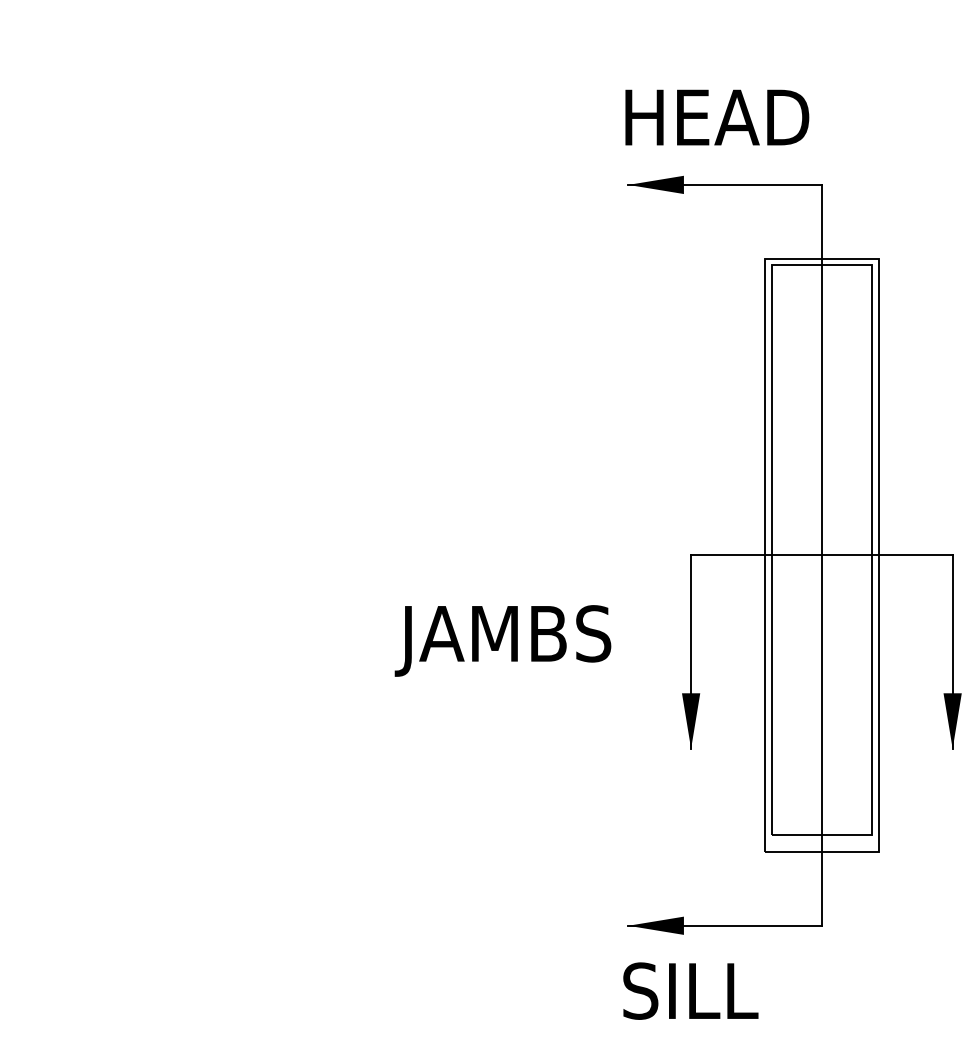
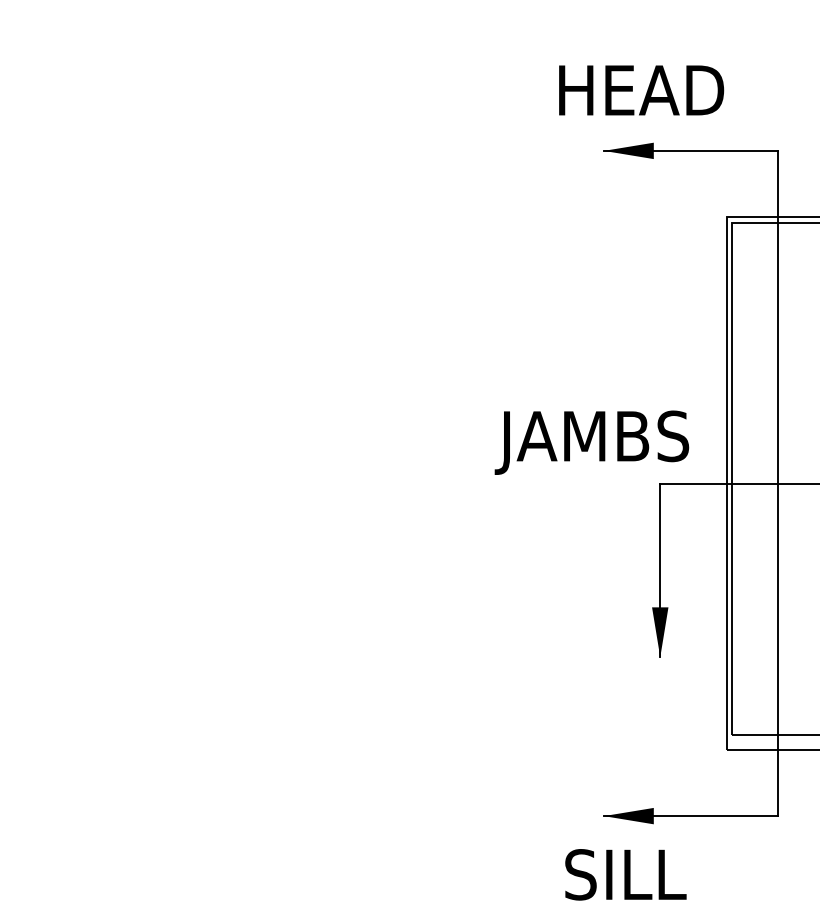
text: (717, 117) -> (641, 90), moved
text: (502, 640) -> (591, 442), moved
text: (690, 990) -> (625, 874), moved

